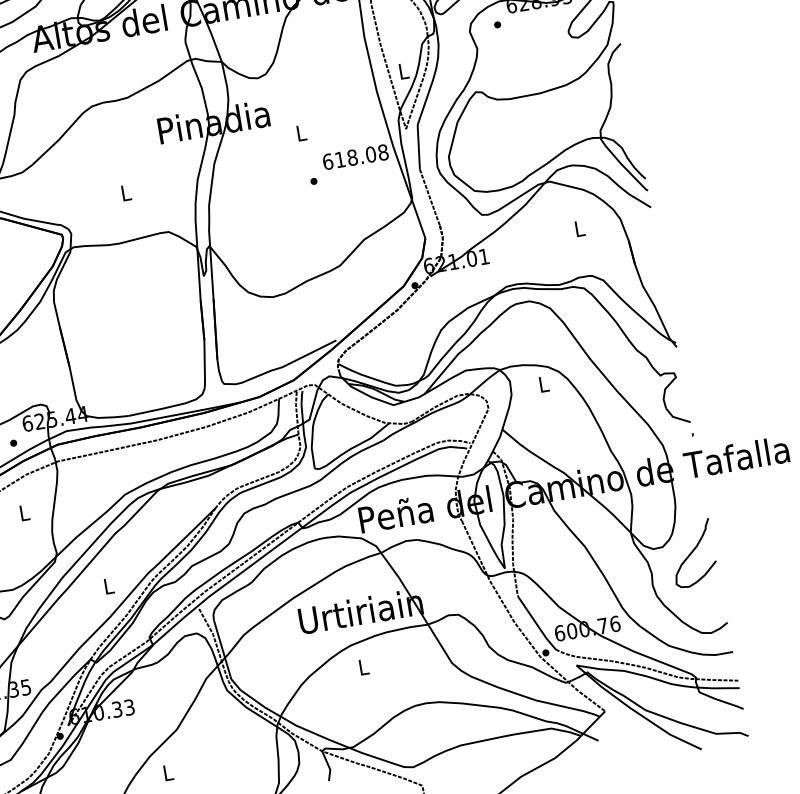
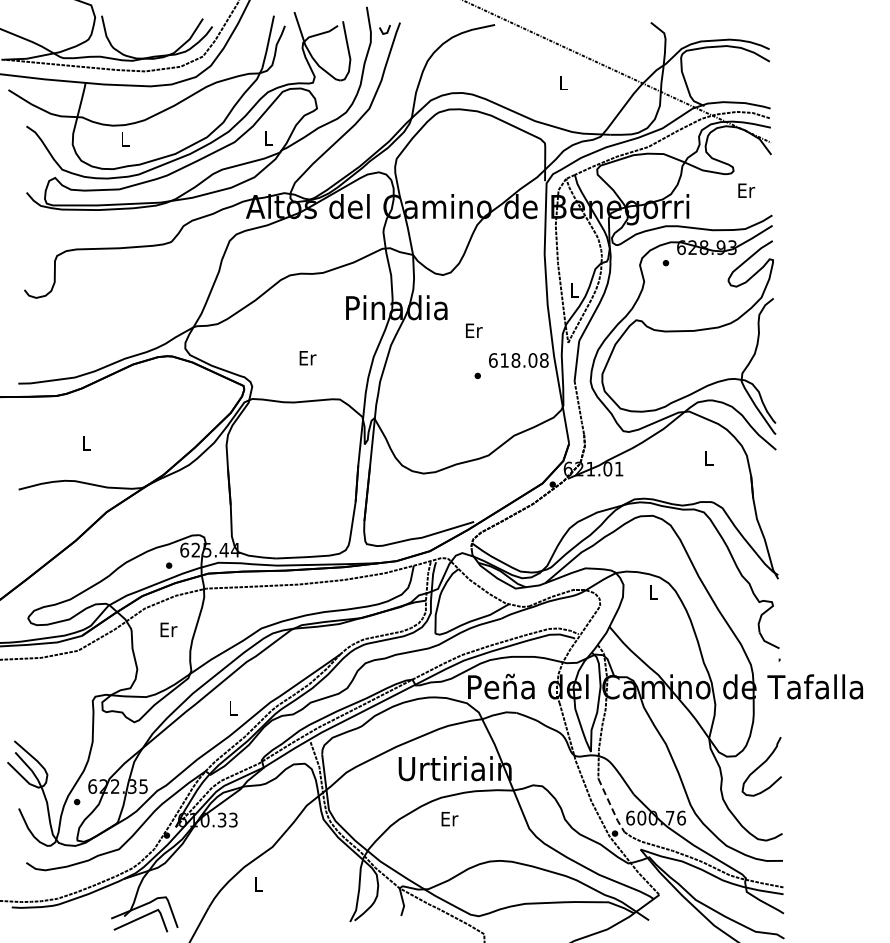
text: (302, 132) -> (474, 330), L -> Er
text: (126, 193) -> (307, 358), L -> Er
text: (24, 512) -> (168, 629), L -> Er
line: (537, 624) -> (611, 806), solid -> dashed
text: (363, 667) -> (449, 819), L -> Er

